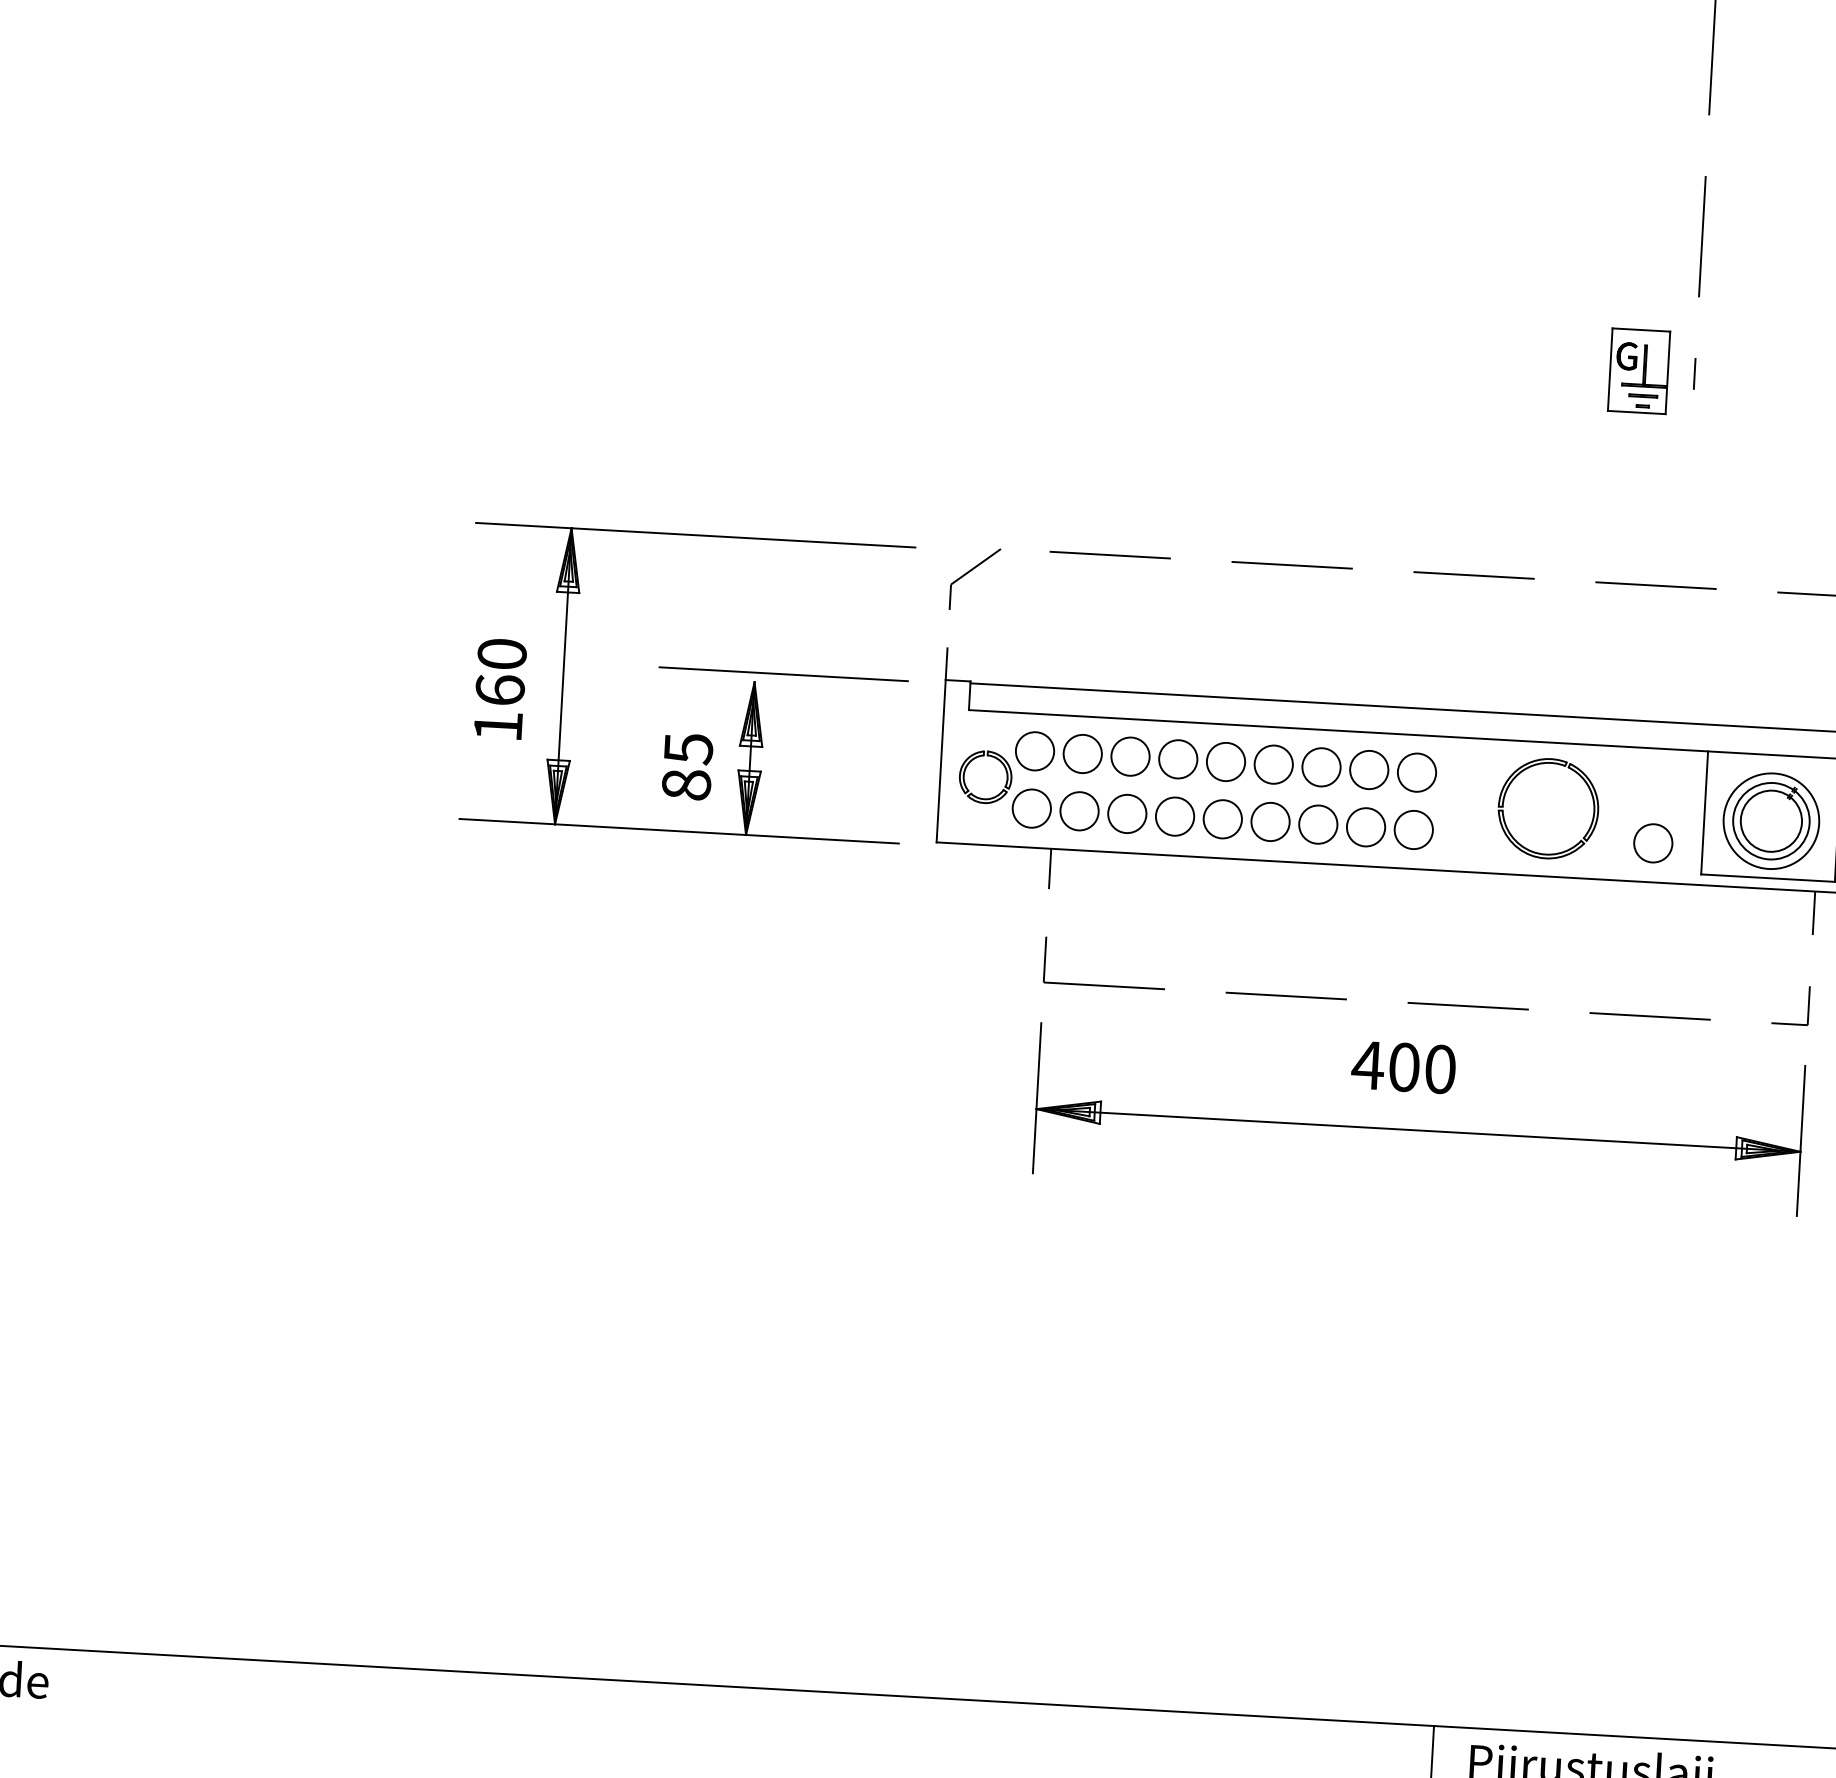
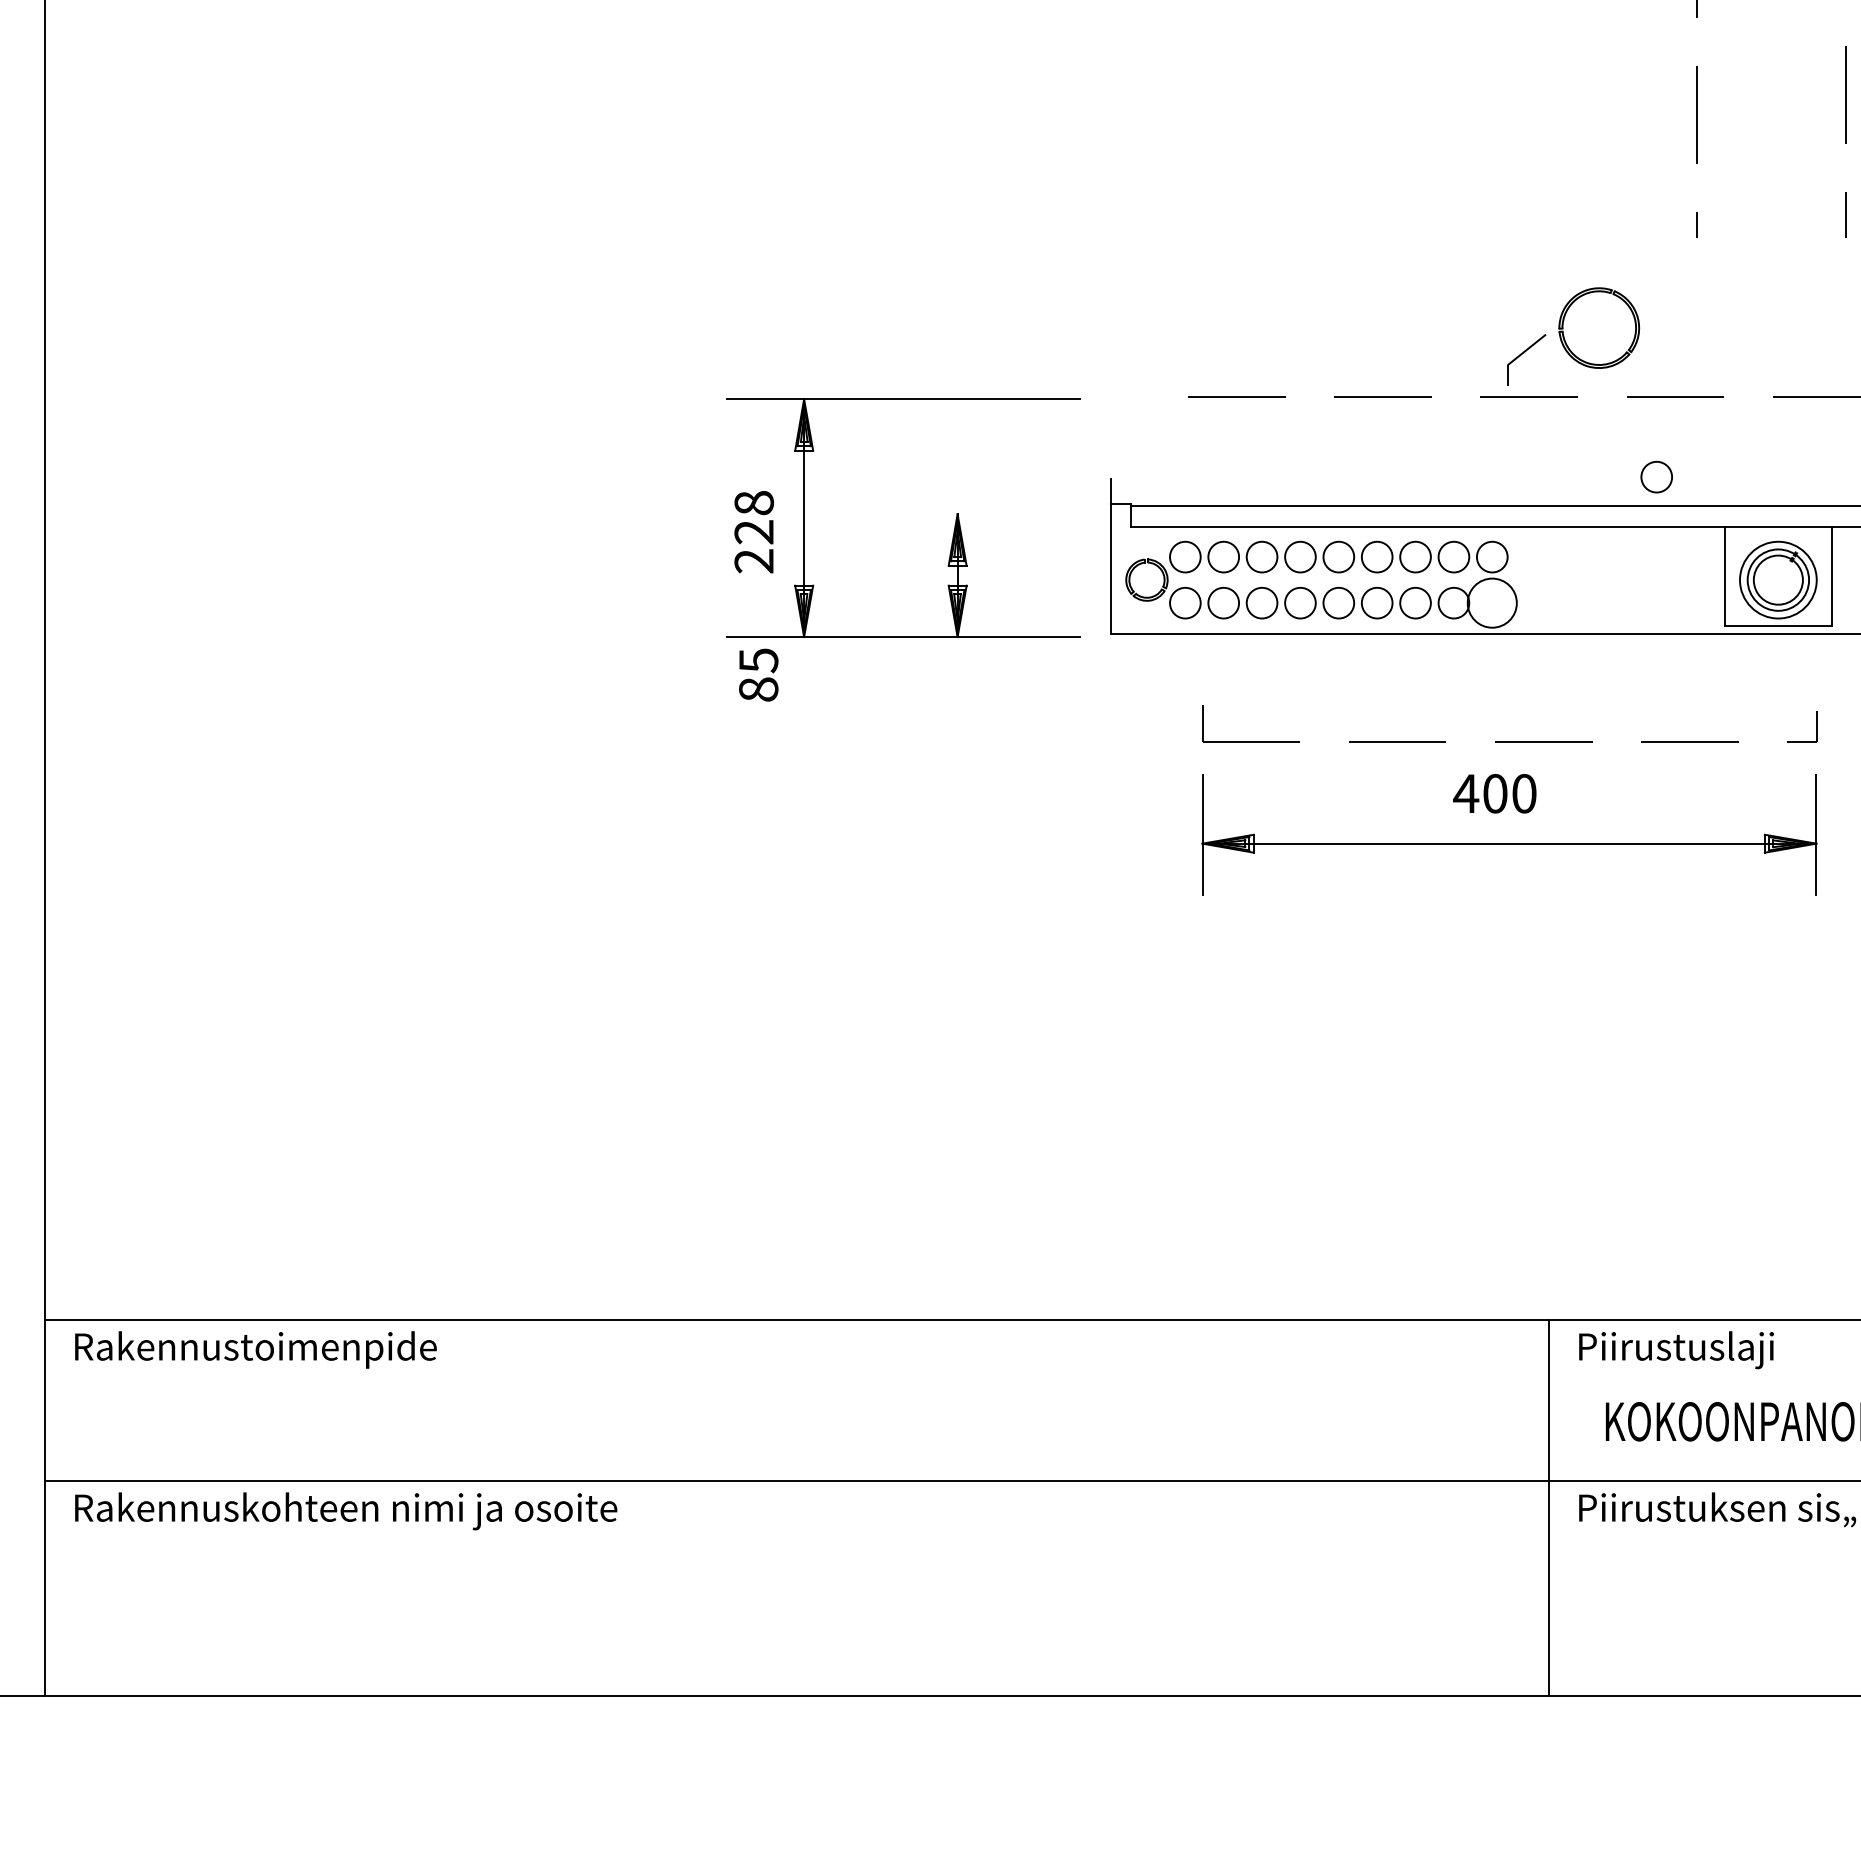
part: (1638, 371) -> (1651, 225), removed
part: (970, 572) -> (1522, 354), moved
line: (783, 674) -> (980, 506), removed
text: (500, 690) -> (754, 532), 160 -> 228
text: (687, 766) -> (758, 674), moved
part: (1548, 807) -> (1599, 327), moved
circle: (1412, 829) -> (1491, 602), size x1.6
circle: (1653, 842) -> (1656, 476), moved
line: (1049, 868) -> (1202, 650), removed
line: (1813, 912) -> (1816, 651), removed

